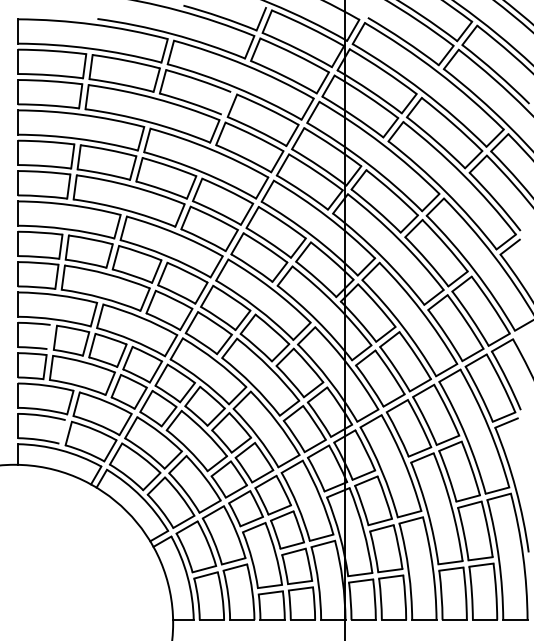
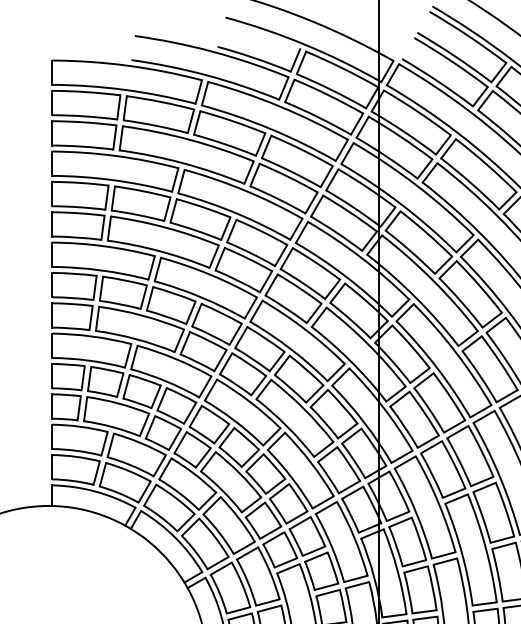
line: (226, 103) -> (260, 144), added
line: (48, 336) -> (82, 377), added
line: (62, 431) -> (96, 472), added

